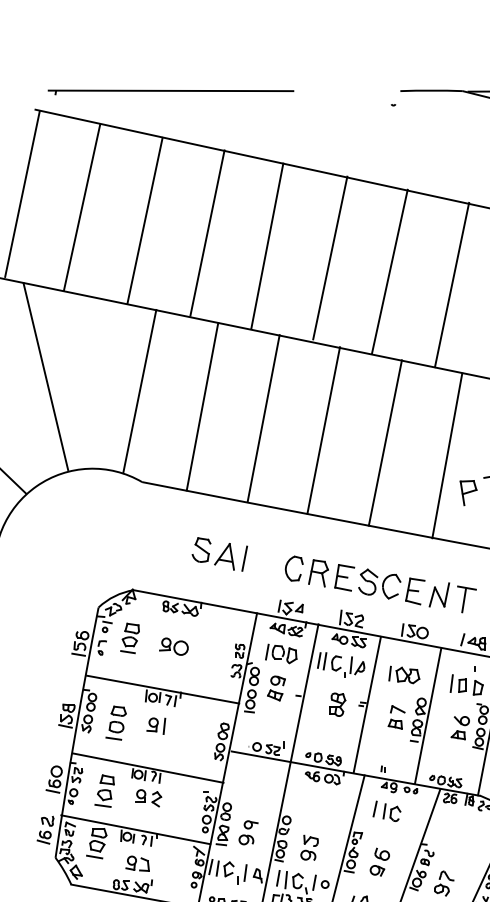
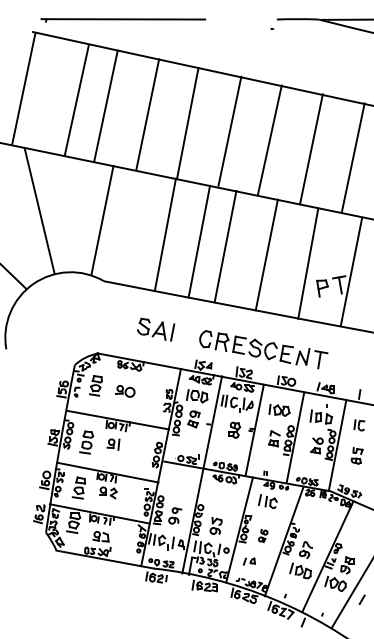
line: (81, 207) -> (76, 100), moved
line: (201, 406) -> (164, 234), moved
line: (263, 418) -> (199, 241), moved
part: (380, 861) -> (263, 535), size x0.7

